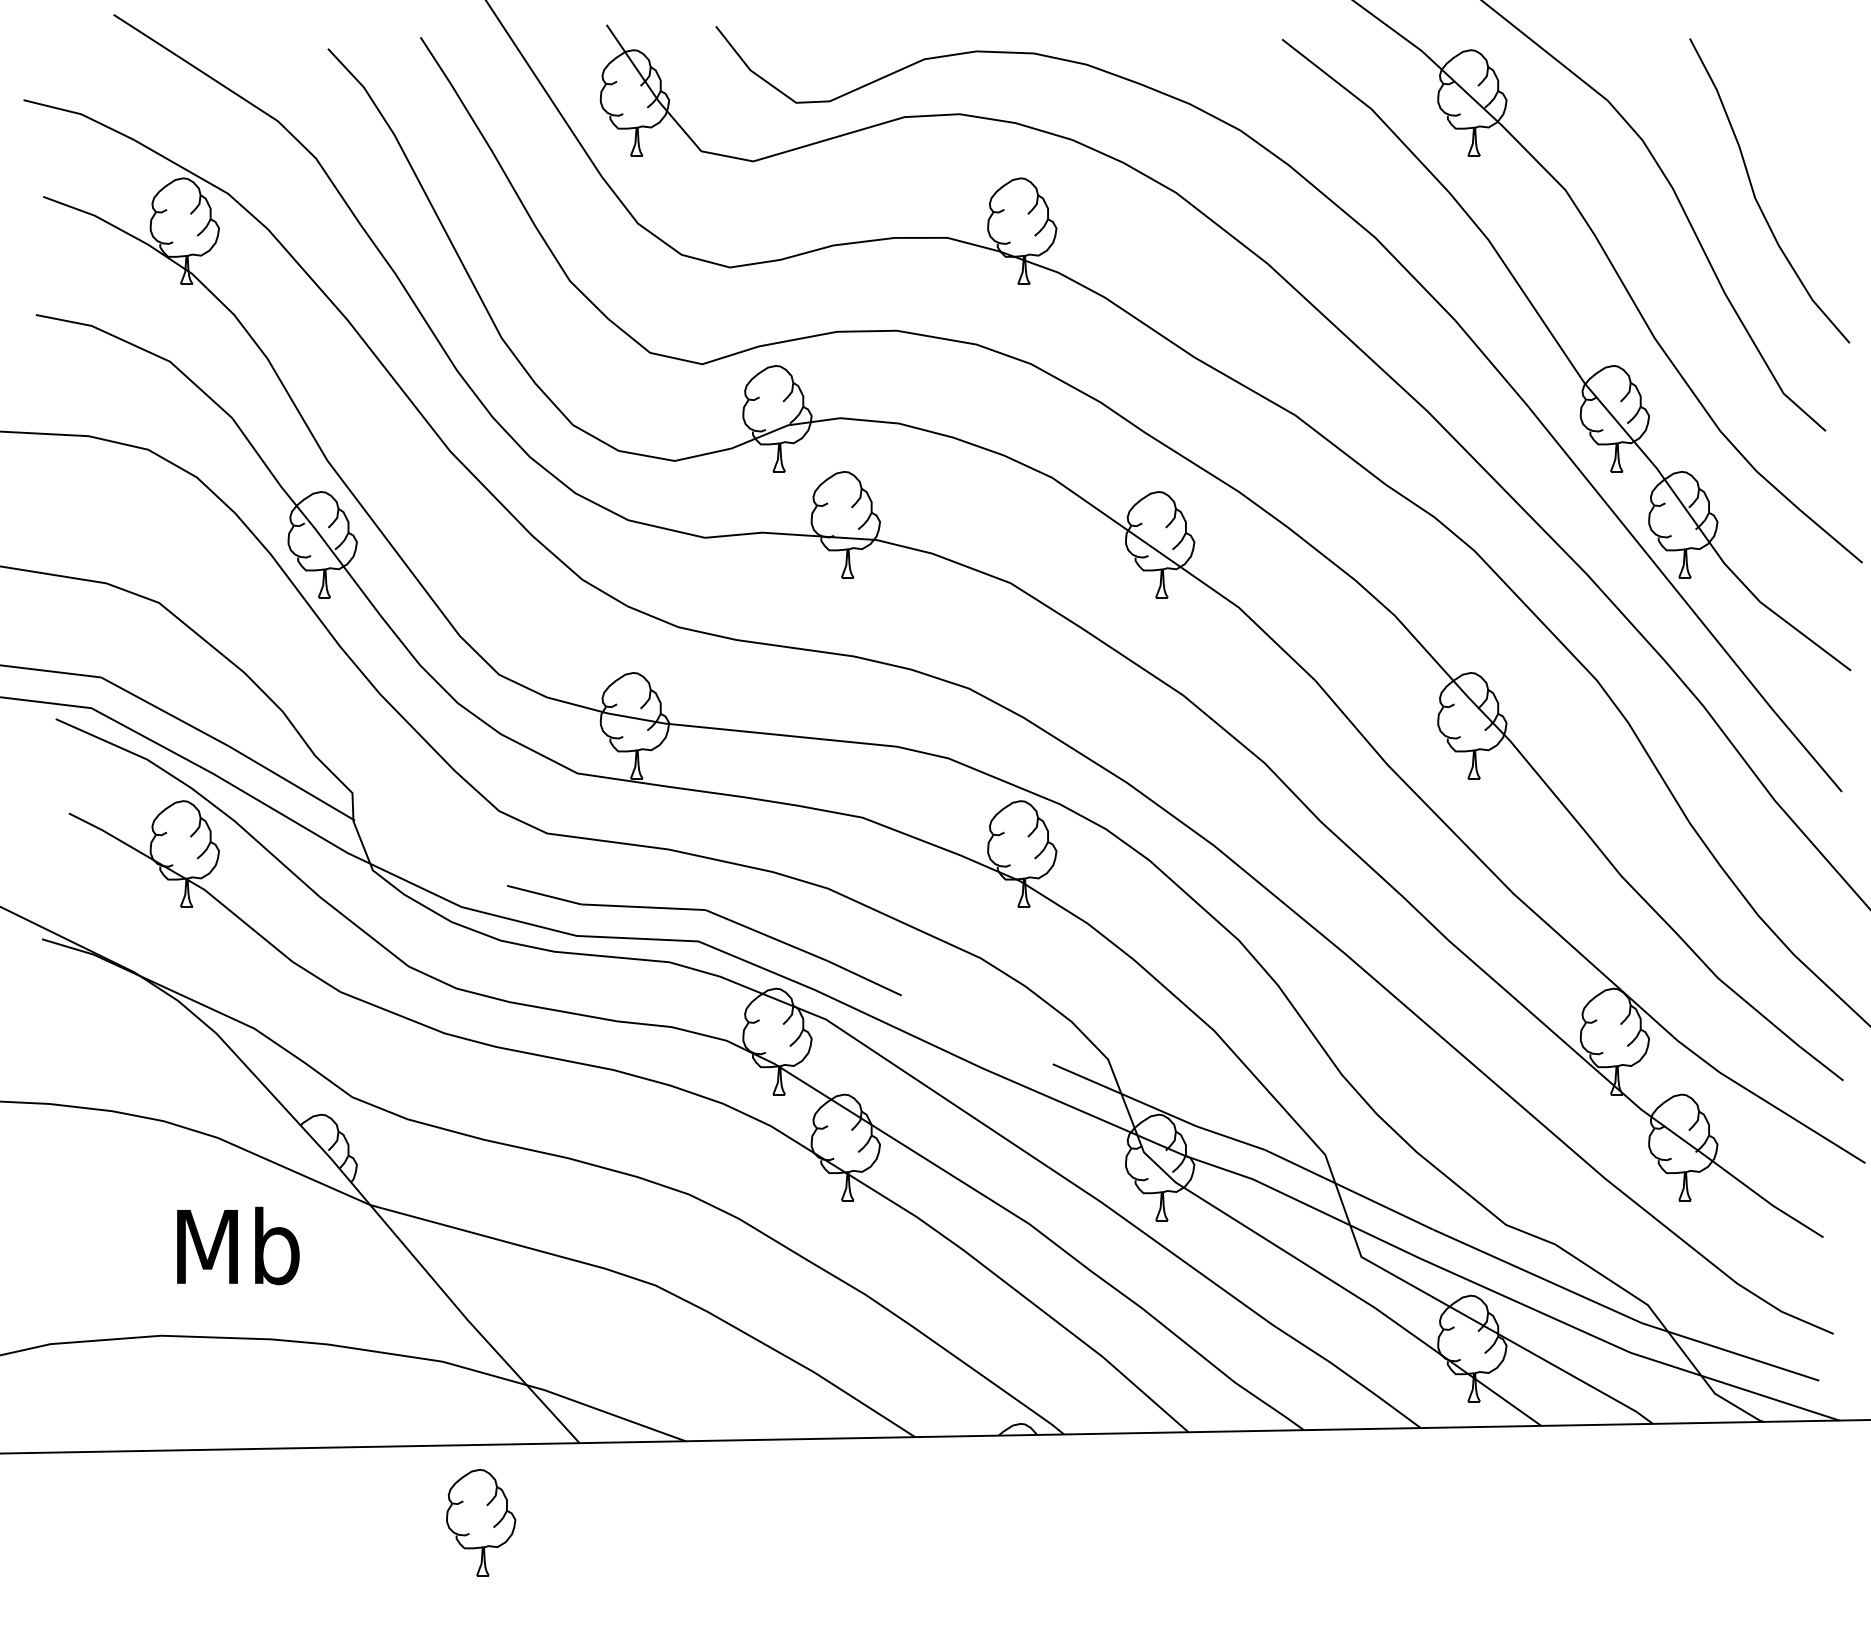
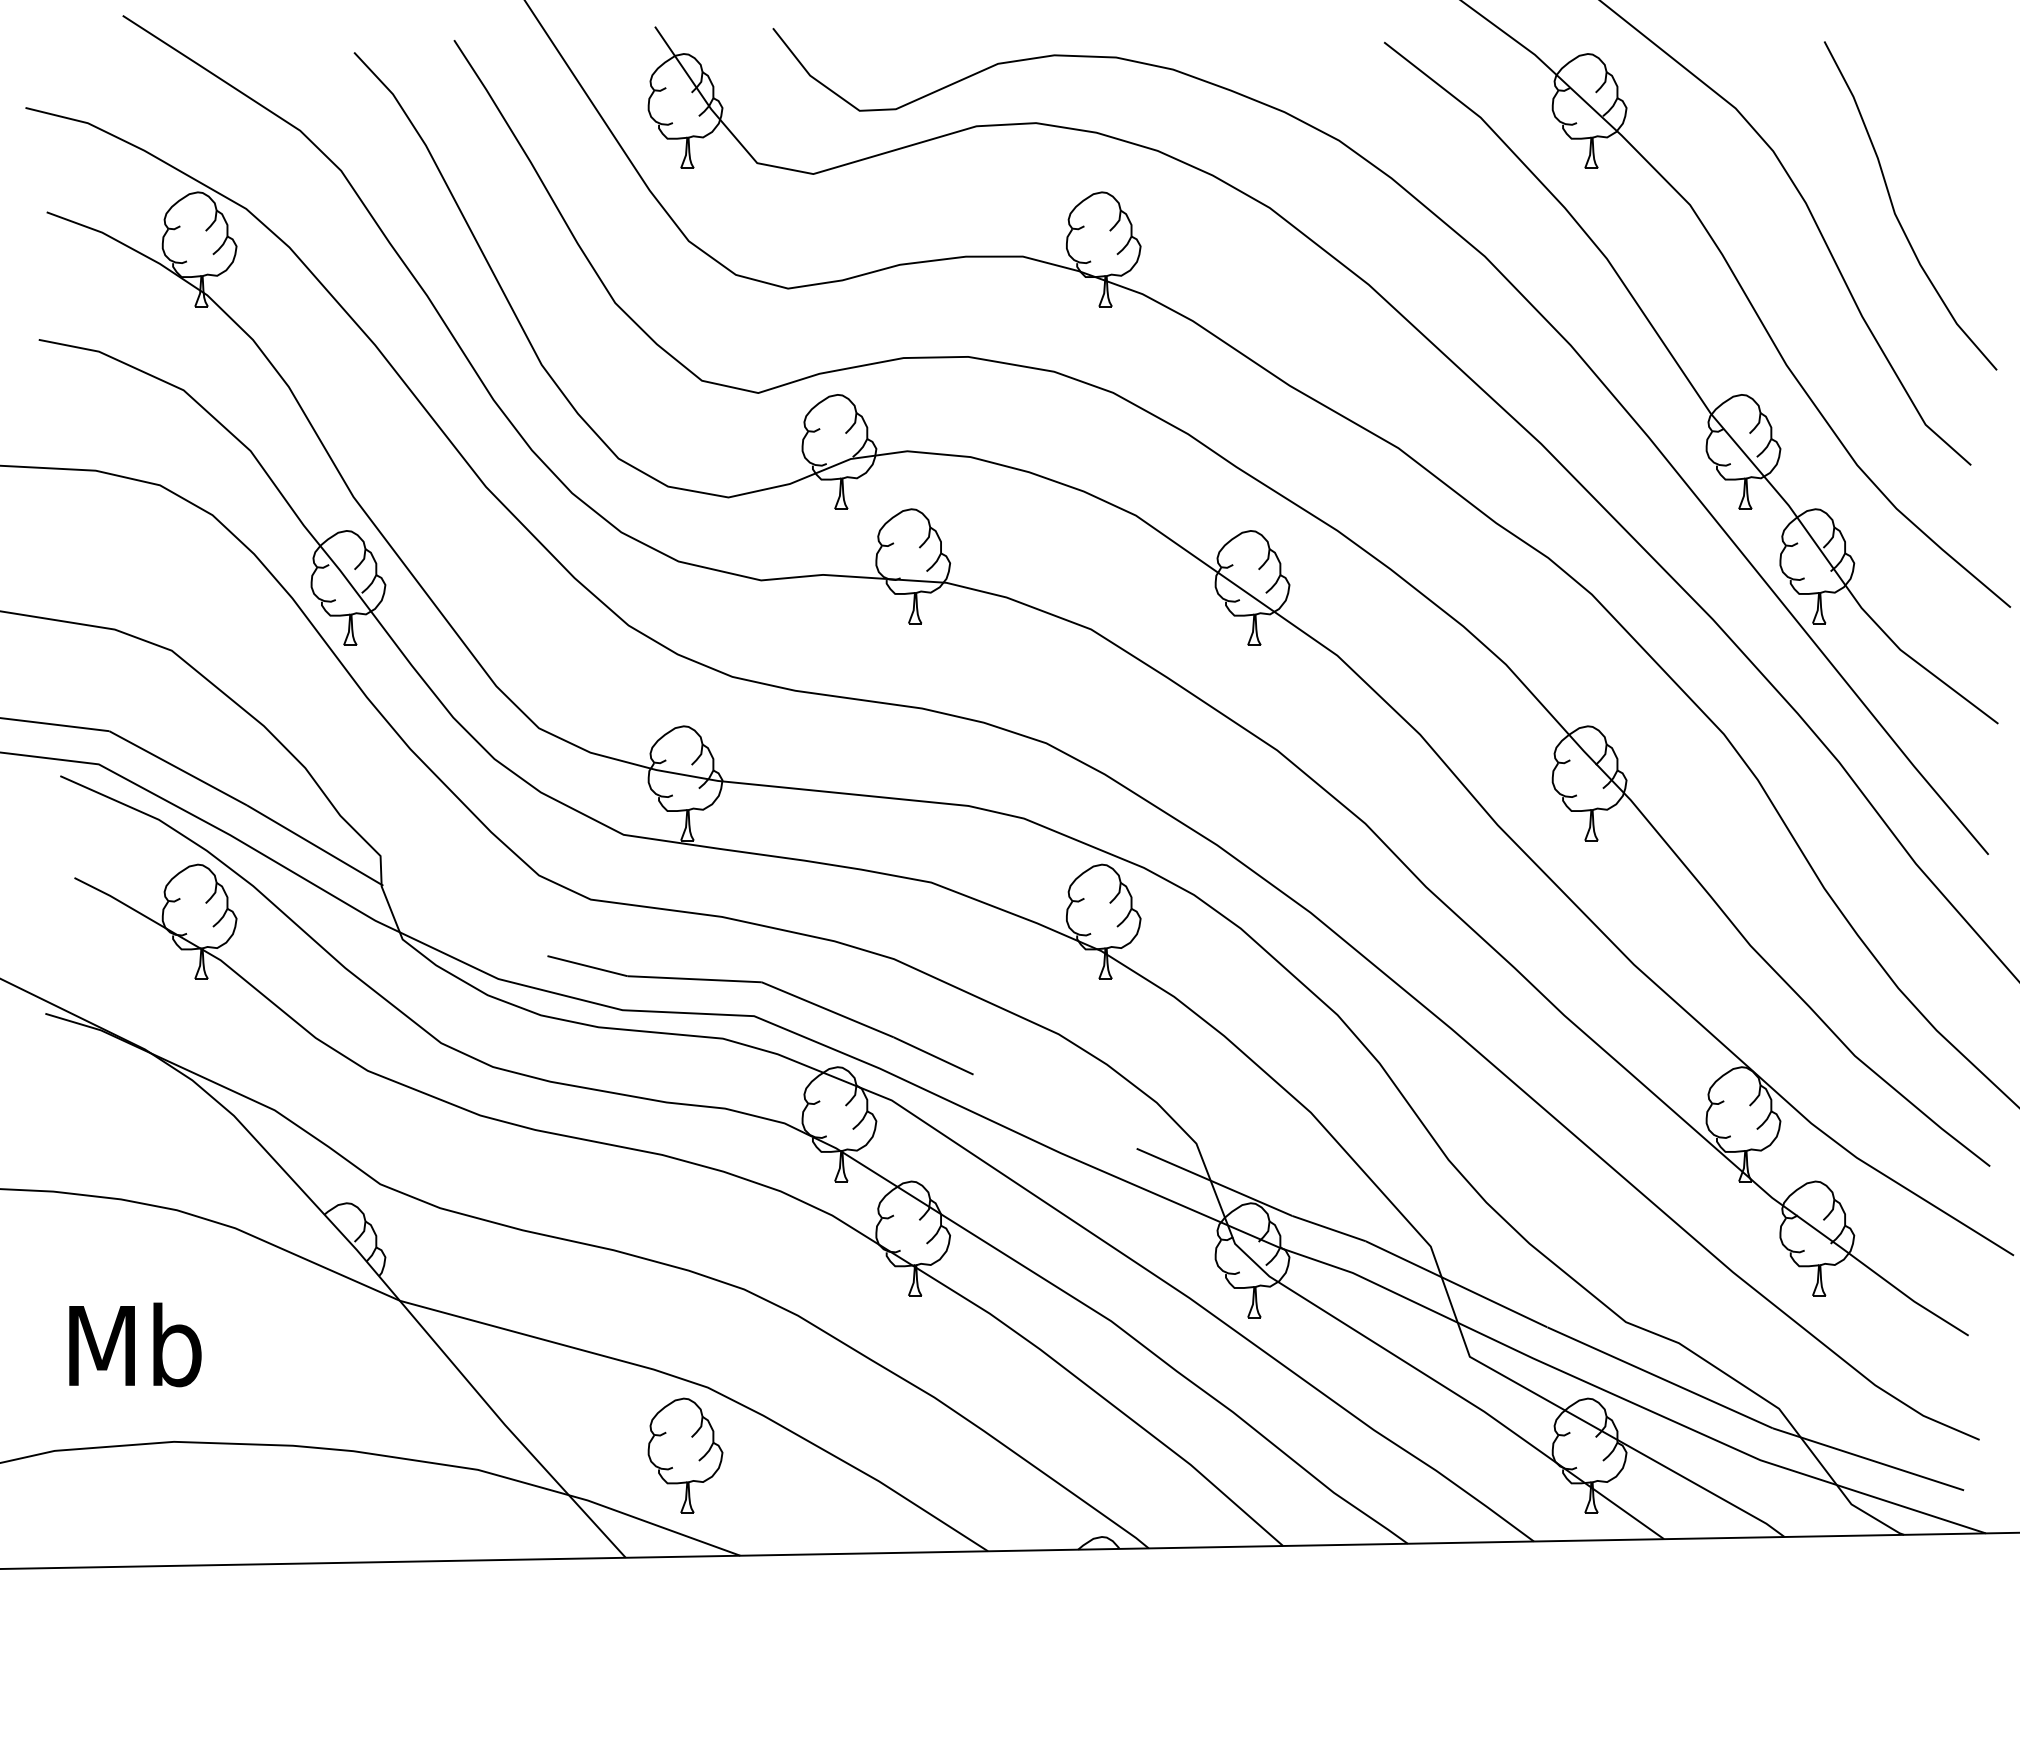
text: (238, 1245) -> (135, 1344), moved
part: (481, 1522) -> (685, 1455), moved

